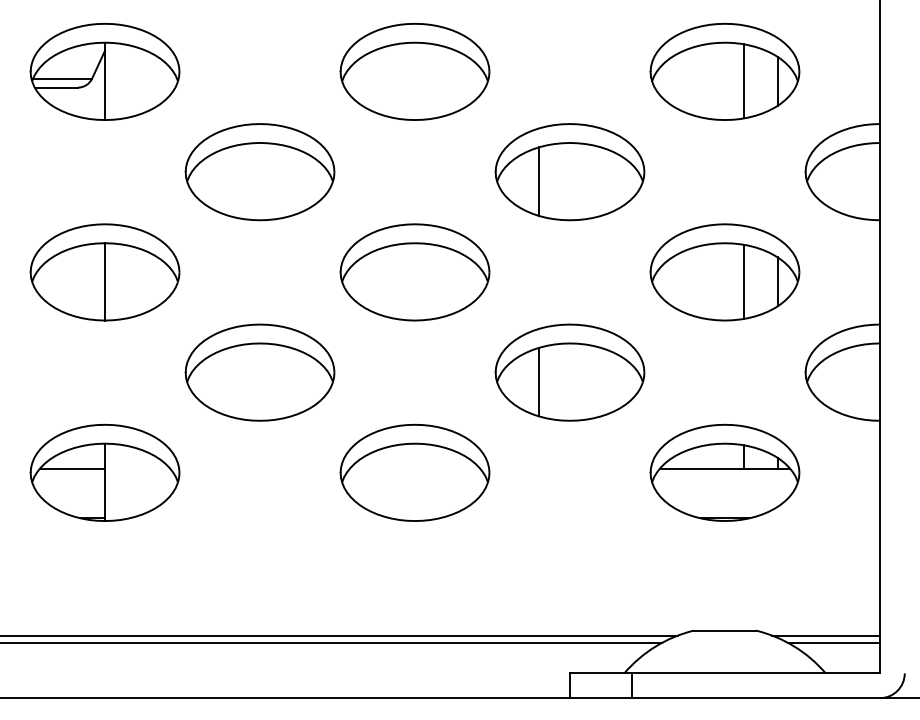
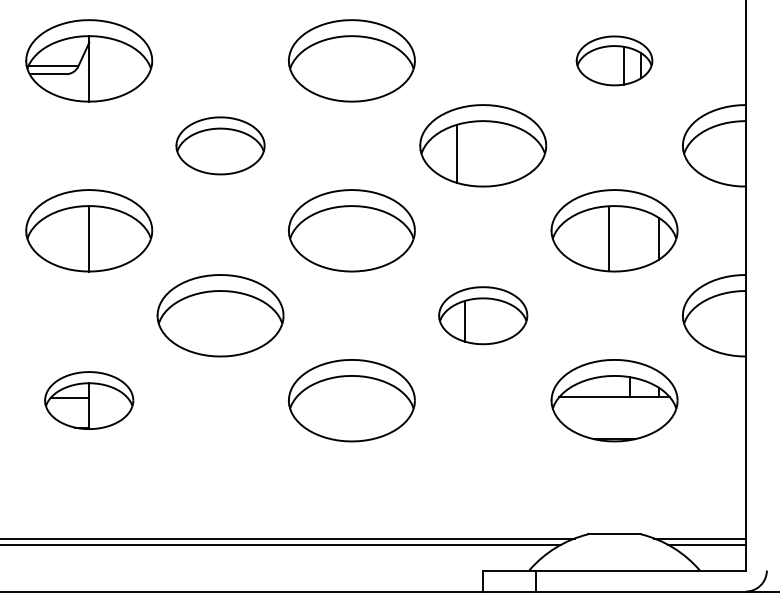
part: (724, 71) -> (614, 60), size x0.6
part: (259, 172) -> (220, 146), size x0.7
line: (743, 281) -> (609, 238), moved
part: (569, 372) -> (482, 315), size x0.7
part: (104, 472) -> (88, 400), size x0.7

